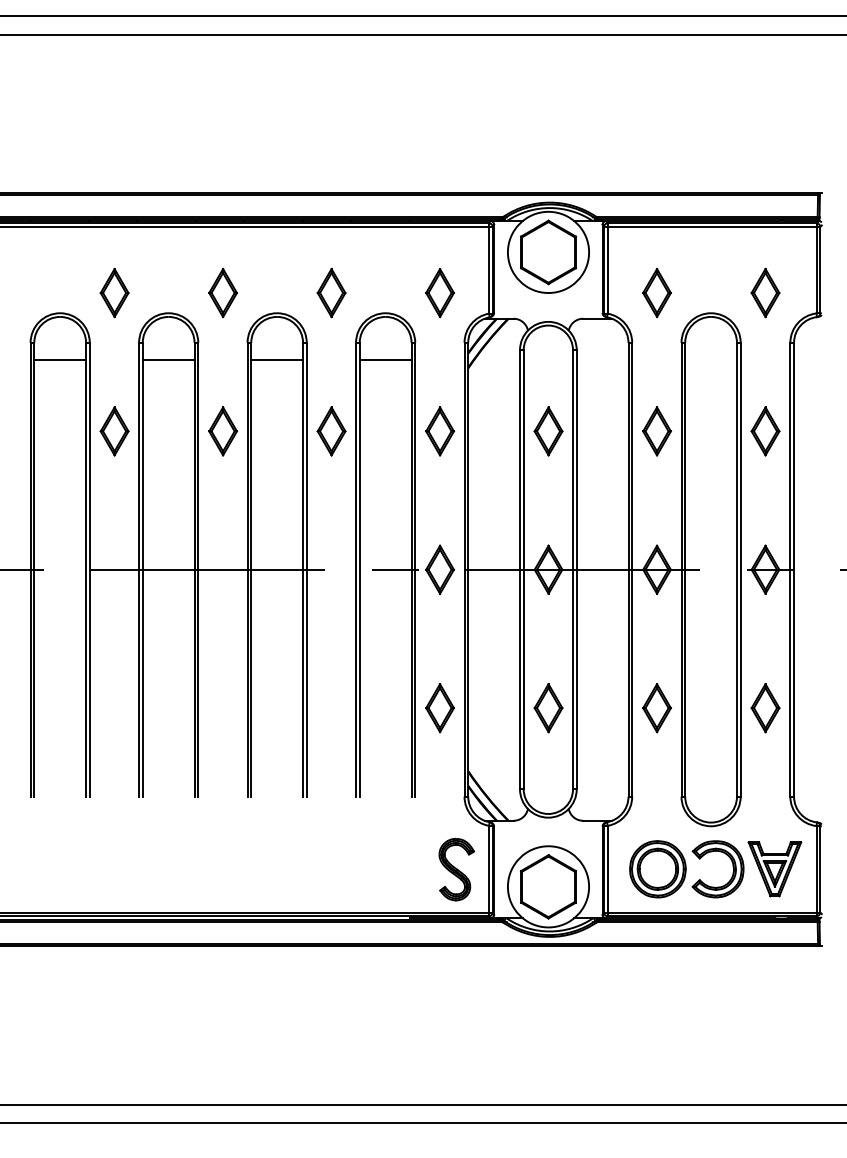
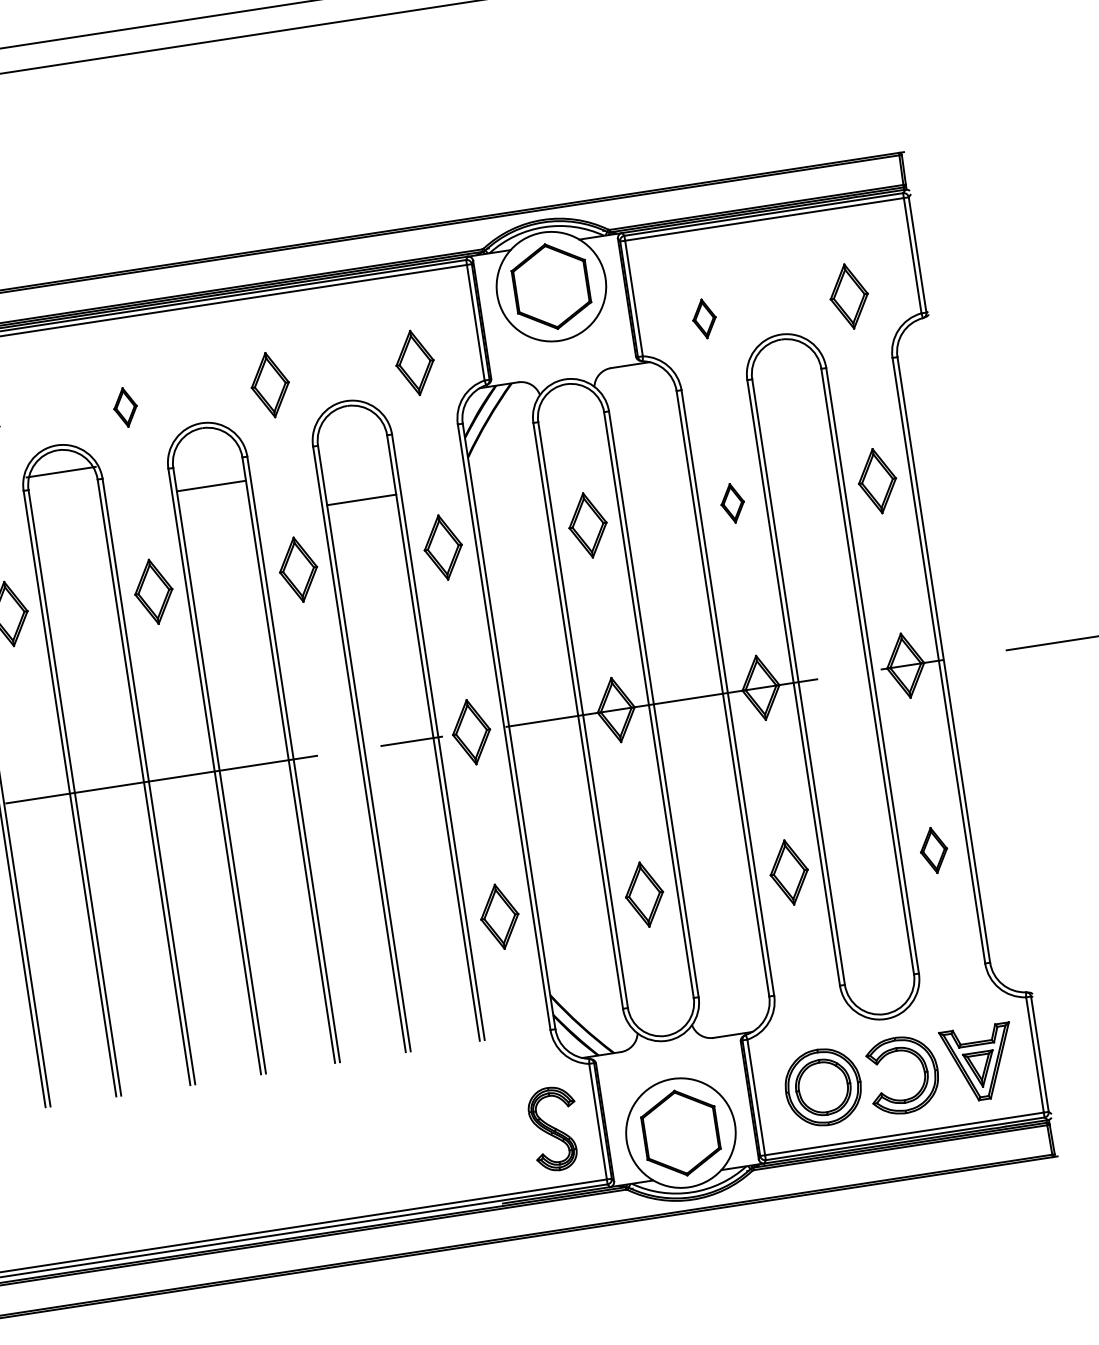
part: (222, 293) -> (124, 408), size x0.6
part: (656, 293) -> (703, 319), size x0.6
line: (168, 360) -> (60, 472), moved
line: (385, 360) -> (361, 500), moved
part: (656, 431) -> (732, 503), size x0.6
part: (765, 708) -> (934, 850), size x0.7

